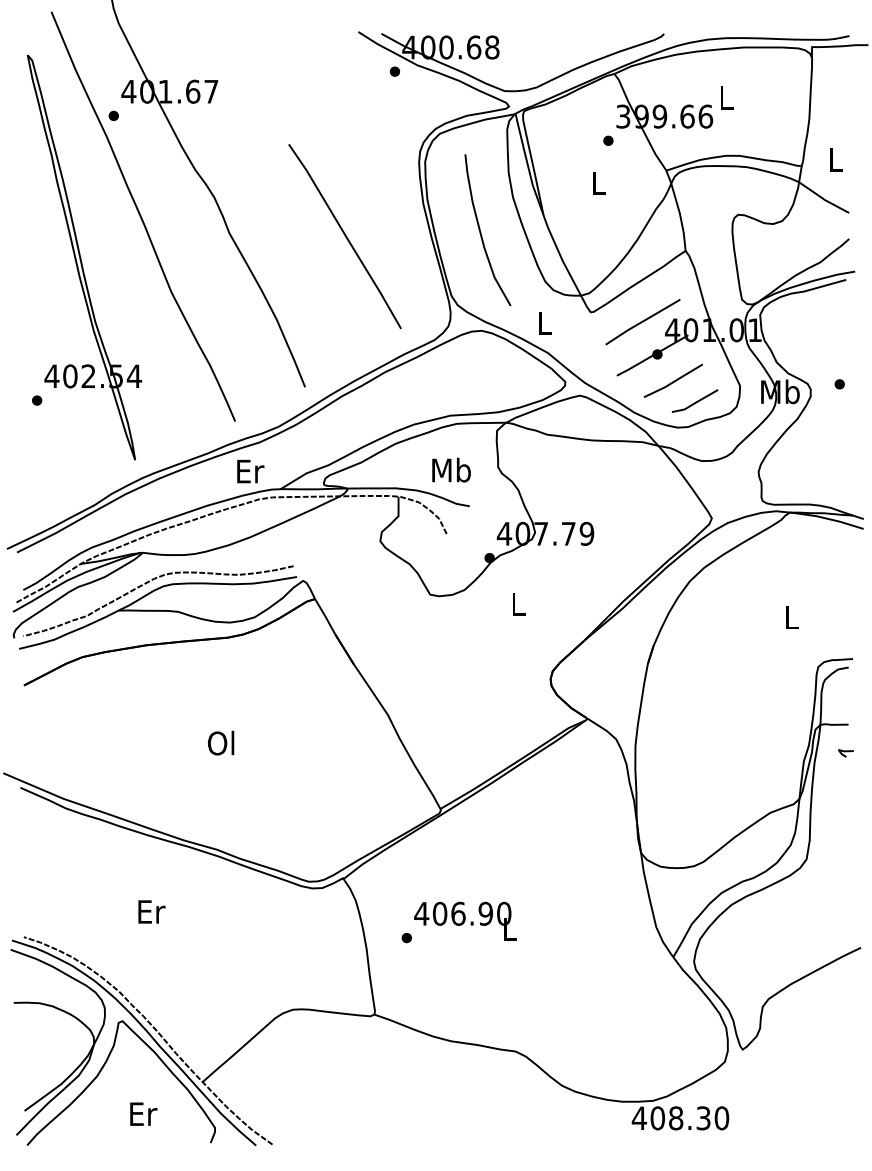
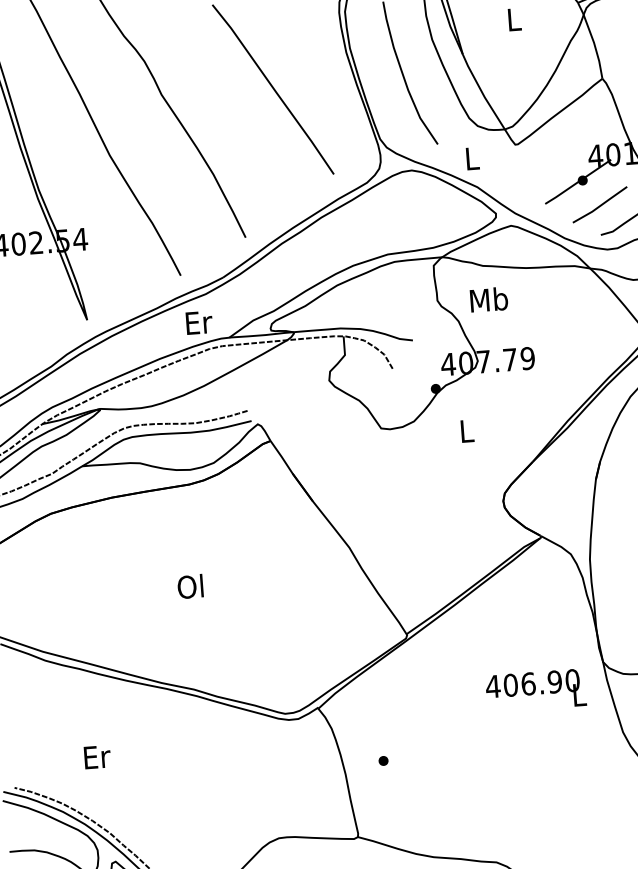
line: (642, 322) -> (566, 150), removed
text: (451, 469) -> (489, 299), moved
text: (151, 911) -> (97, 756), moved
text: (465, 920) -> (535, 689), moved

